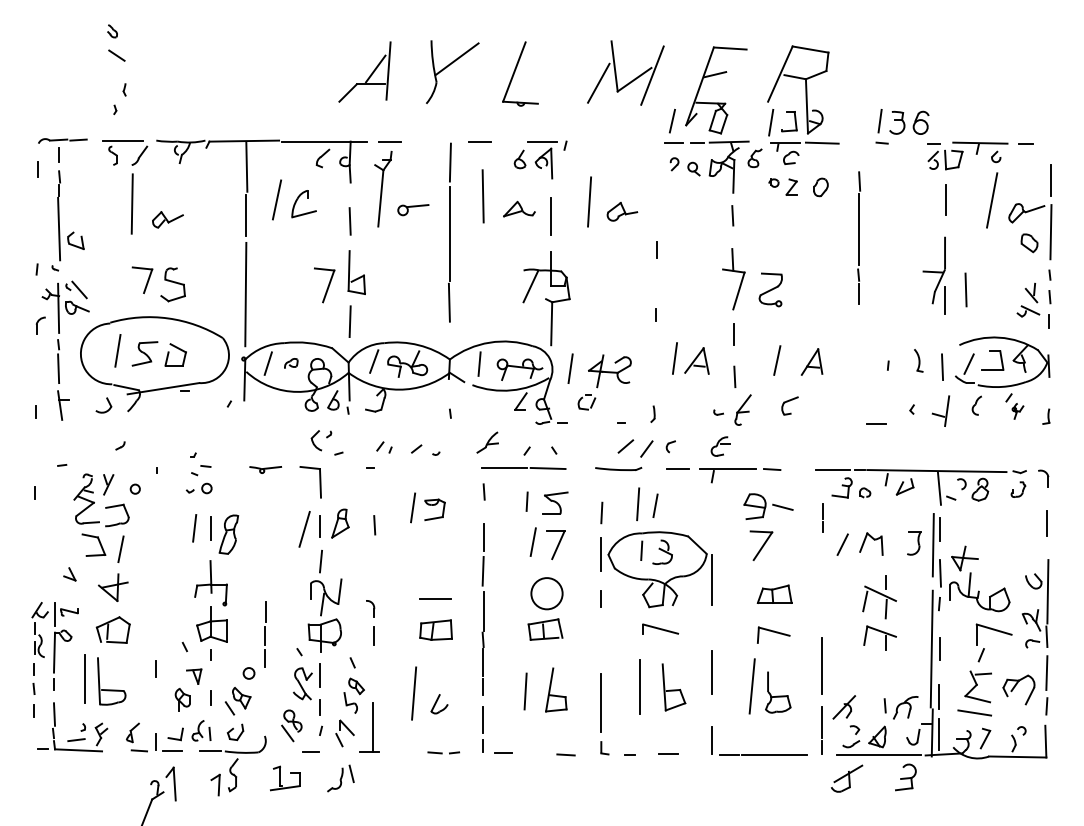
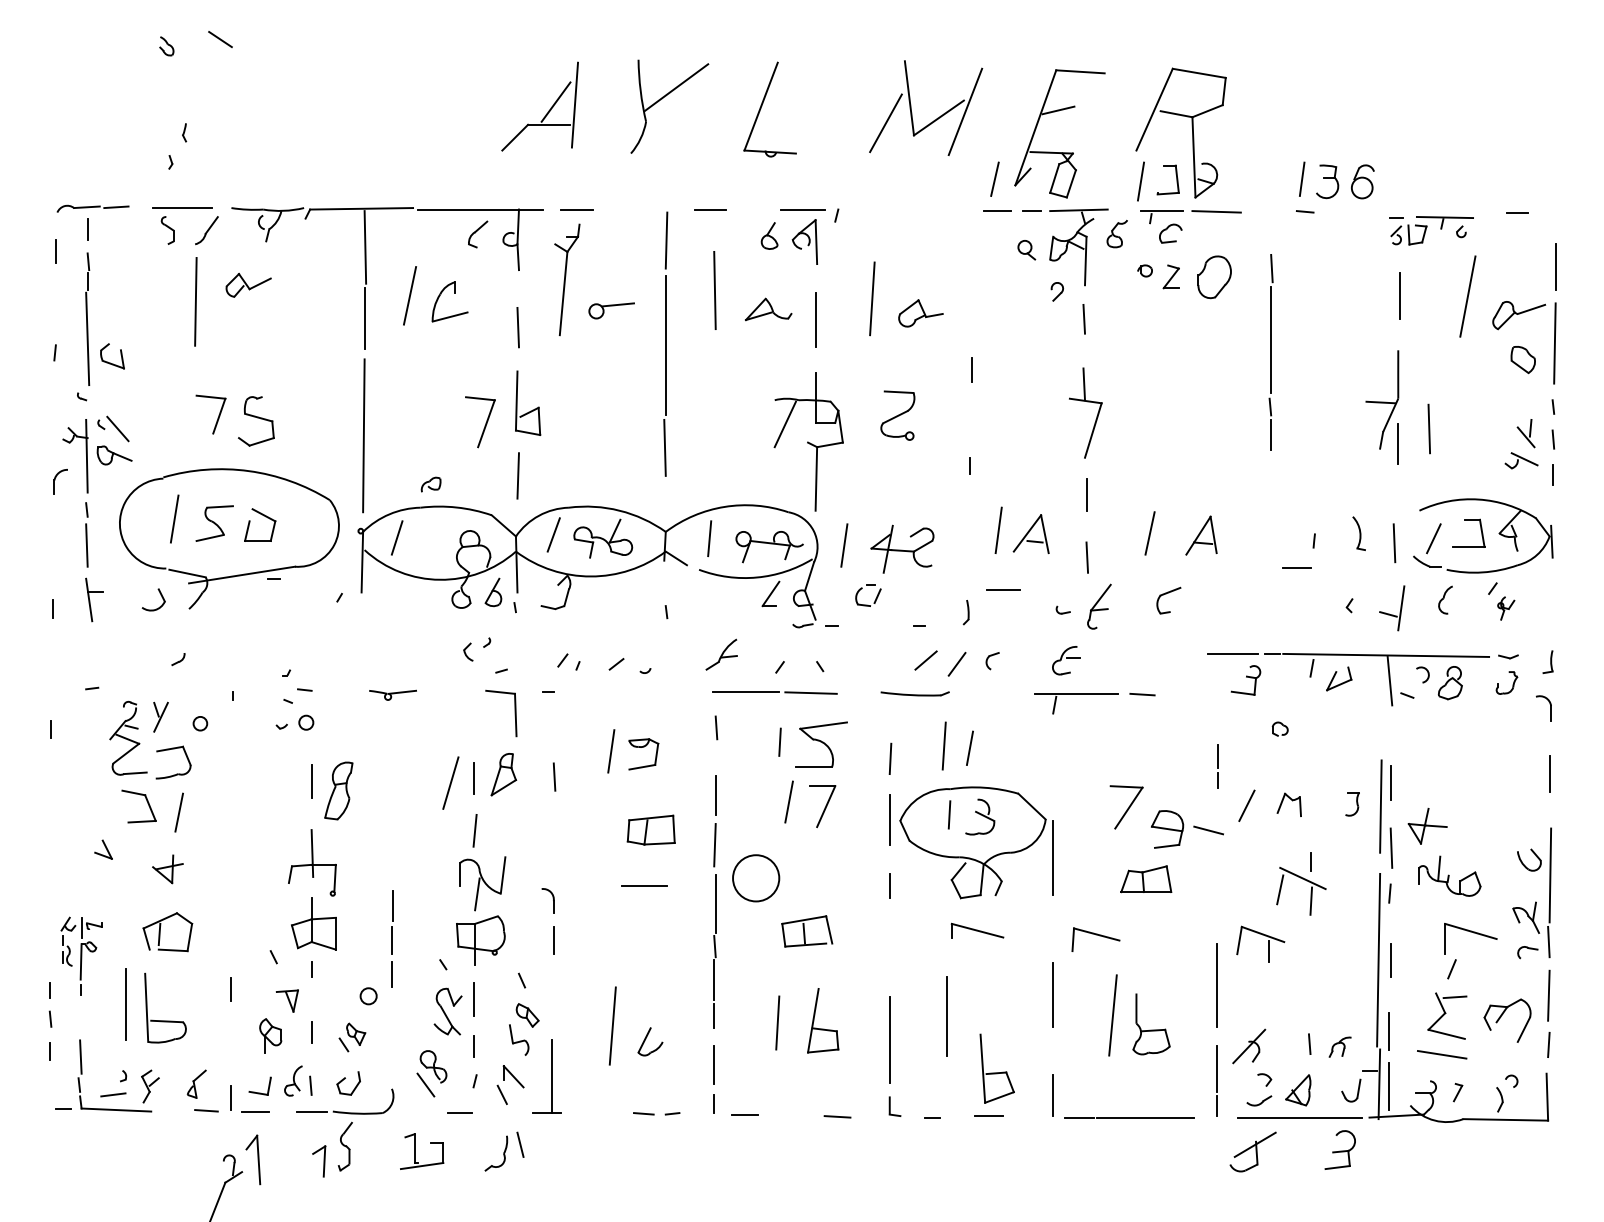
line: (116, 55) -> (219, 39), moved
part: (967, 155) -> (1431, 230), size x0.7
part: (674, 164) -> (1057, 292), moved
part: (820, 187) -> (1213, 277), size x1.6
part: (167, 219) -> (248, 284), moved
line: (36, 269) -> (54, 352), moved
part: (770, 289) -> (897, 414), moved
part: (291, 363) -> (431, 484), moved
part: (1046, 416) -> (1548, 662), moved
line: (876, 423) -> (1296, 567), moved
part: (316, 440) -> (468, 651), size x0.6
line: (677, 468) -> (1002, 589), moved
part: (319, 482) -> (514, 713), moved
part: (920, 487) -> (1361, 679), moved
part: (555, 502) -> (821, 743), size x1.4
part: (768, 506) -> (1187, 829), moved
line: (194, 528) -> (287, 781), removed
part: (871, 543) -> (1289, 804), size x0.7
part: (914, 543) -> (1353, 804), size x0.7
part: (113, 587) -> (168, 869), size x0.7
part: (979, 592) -> (1449, 876), size x0.7
circle: (546, 593) -> (755, 878), moved
part: (435, 629) -> (650, 829), moved
part: (773, 634) -> (1095, 938), moved
part: (879, 637) -> (1259, 943), moved
part: (54, 646) -> (80, 956), size x0.6
part: (673, 687) -> (996, 1068), moved
part: (237, 701) -> (351, 1037), size x0.7
part: (905, 707) -> (1339, 1046), size x0.6
part: (985, 738) -> (1458, 1092), size x0.6

